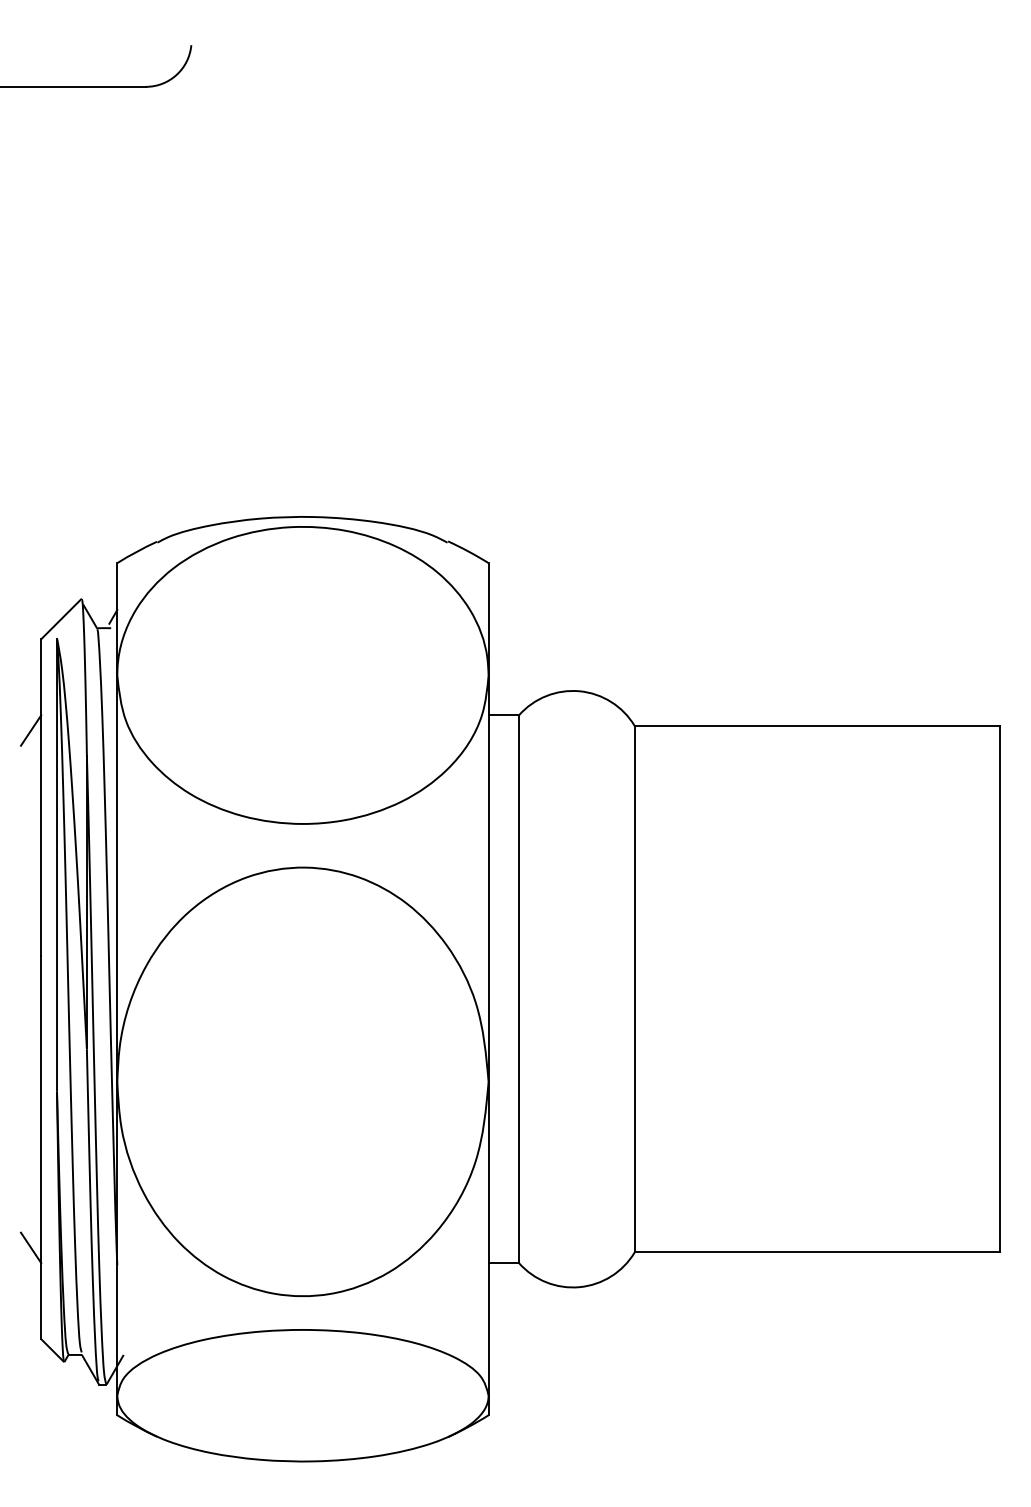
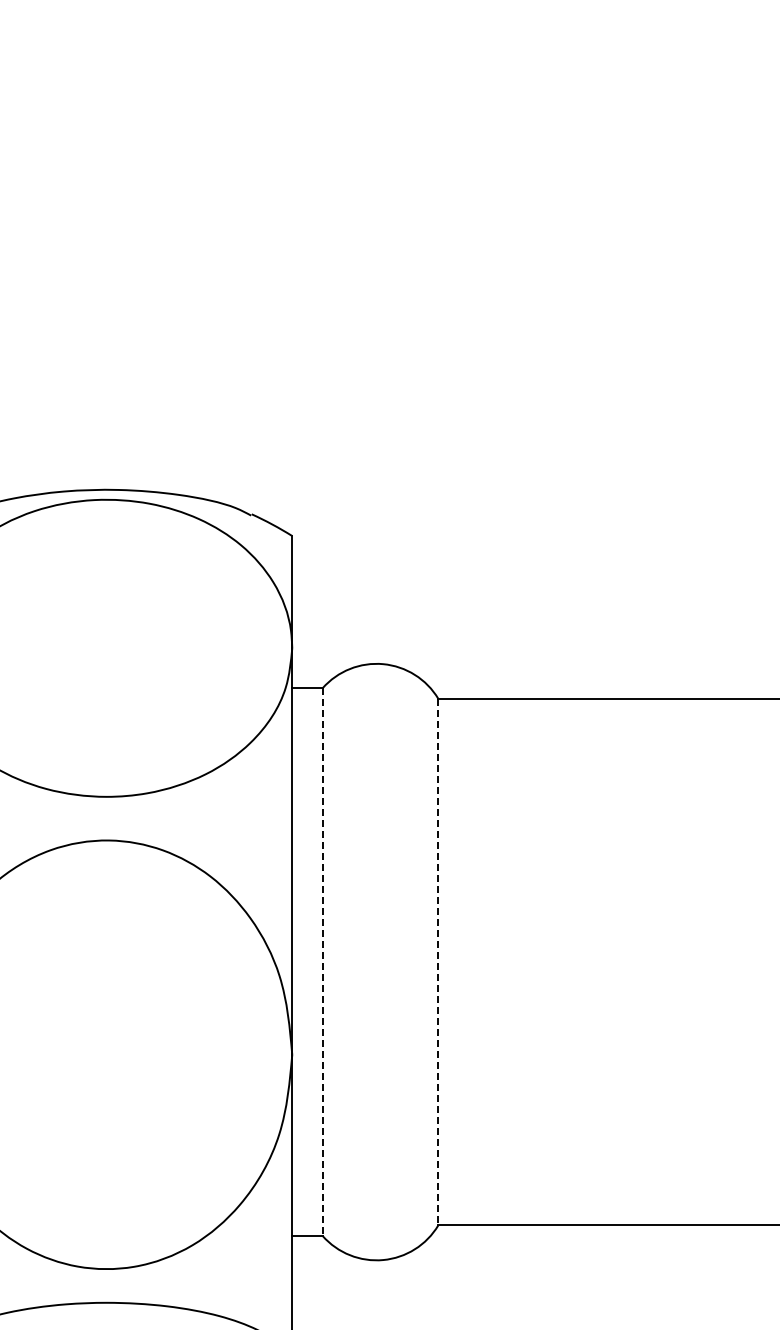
line: (519, 989) -> (323, 962), solid -> dashed
line: (634, 989) -> (438, 962), solid -> dashed

